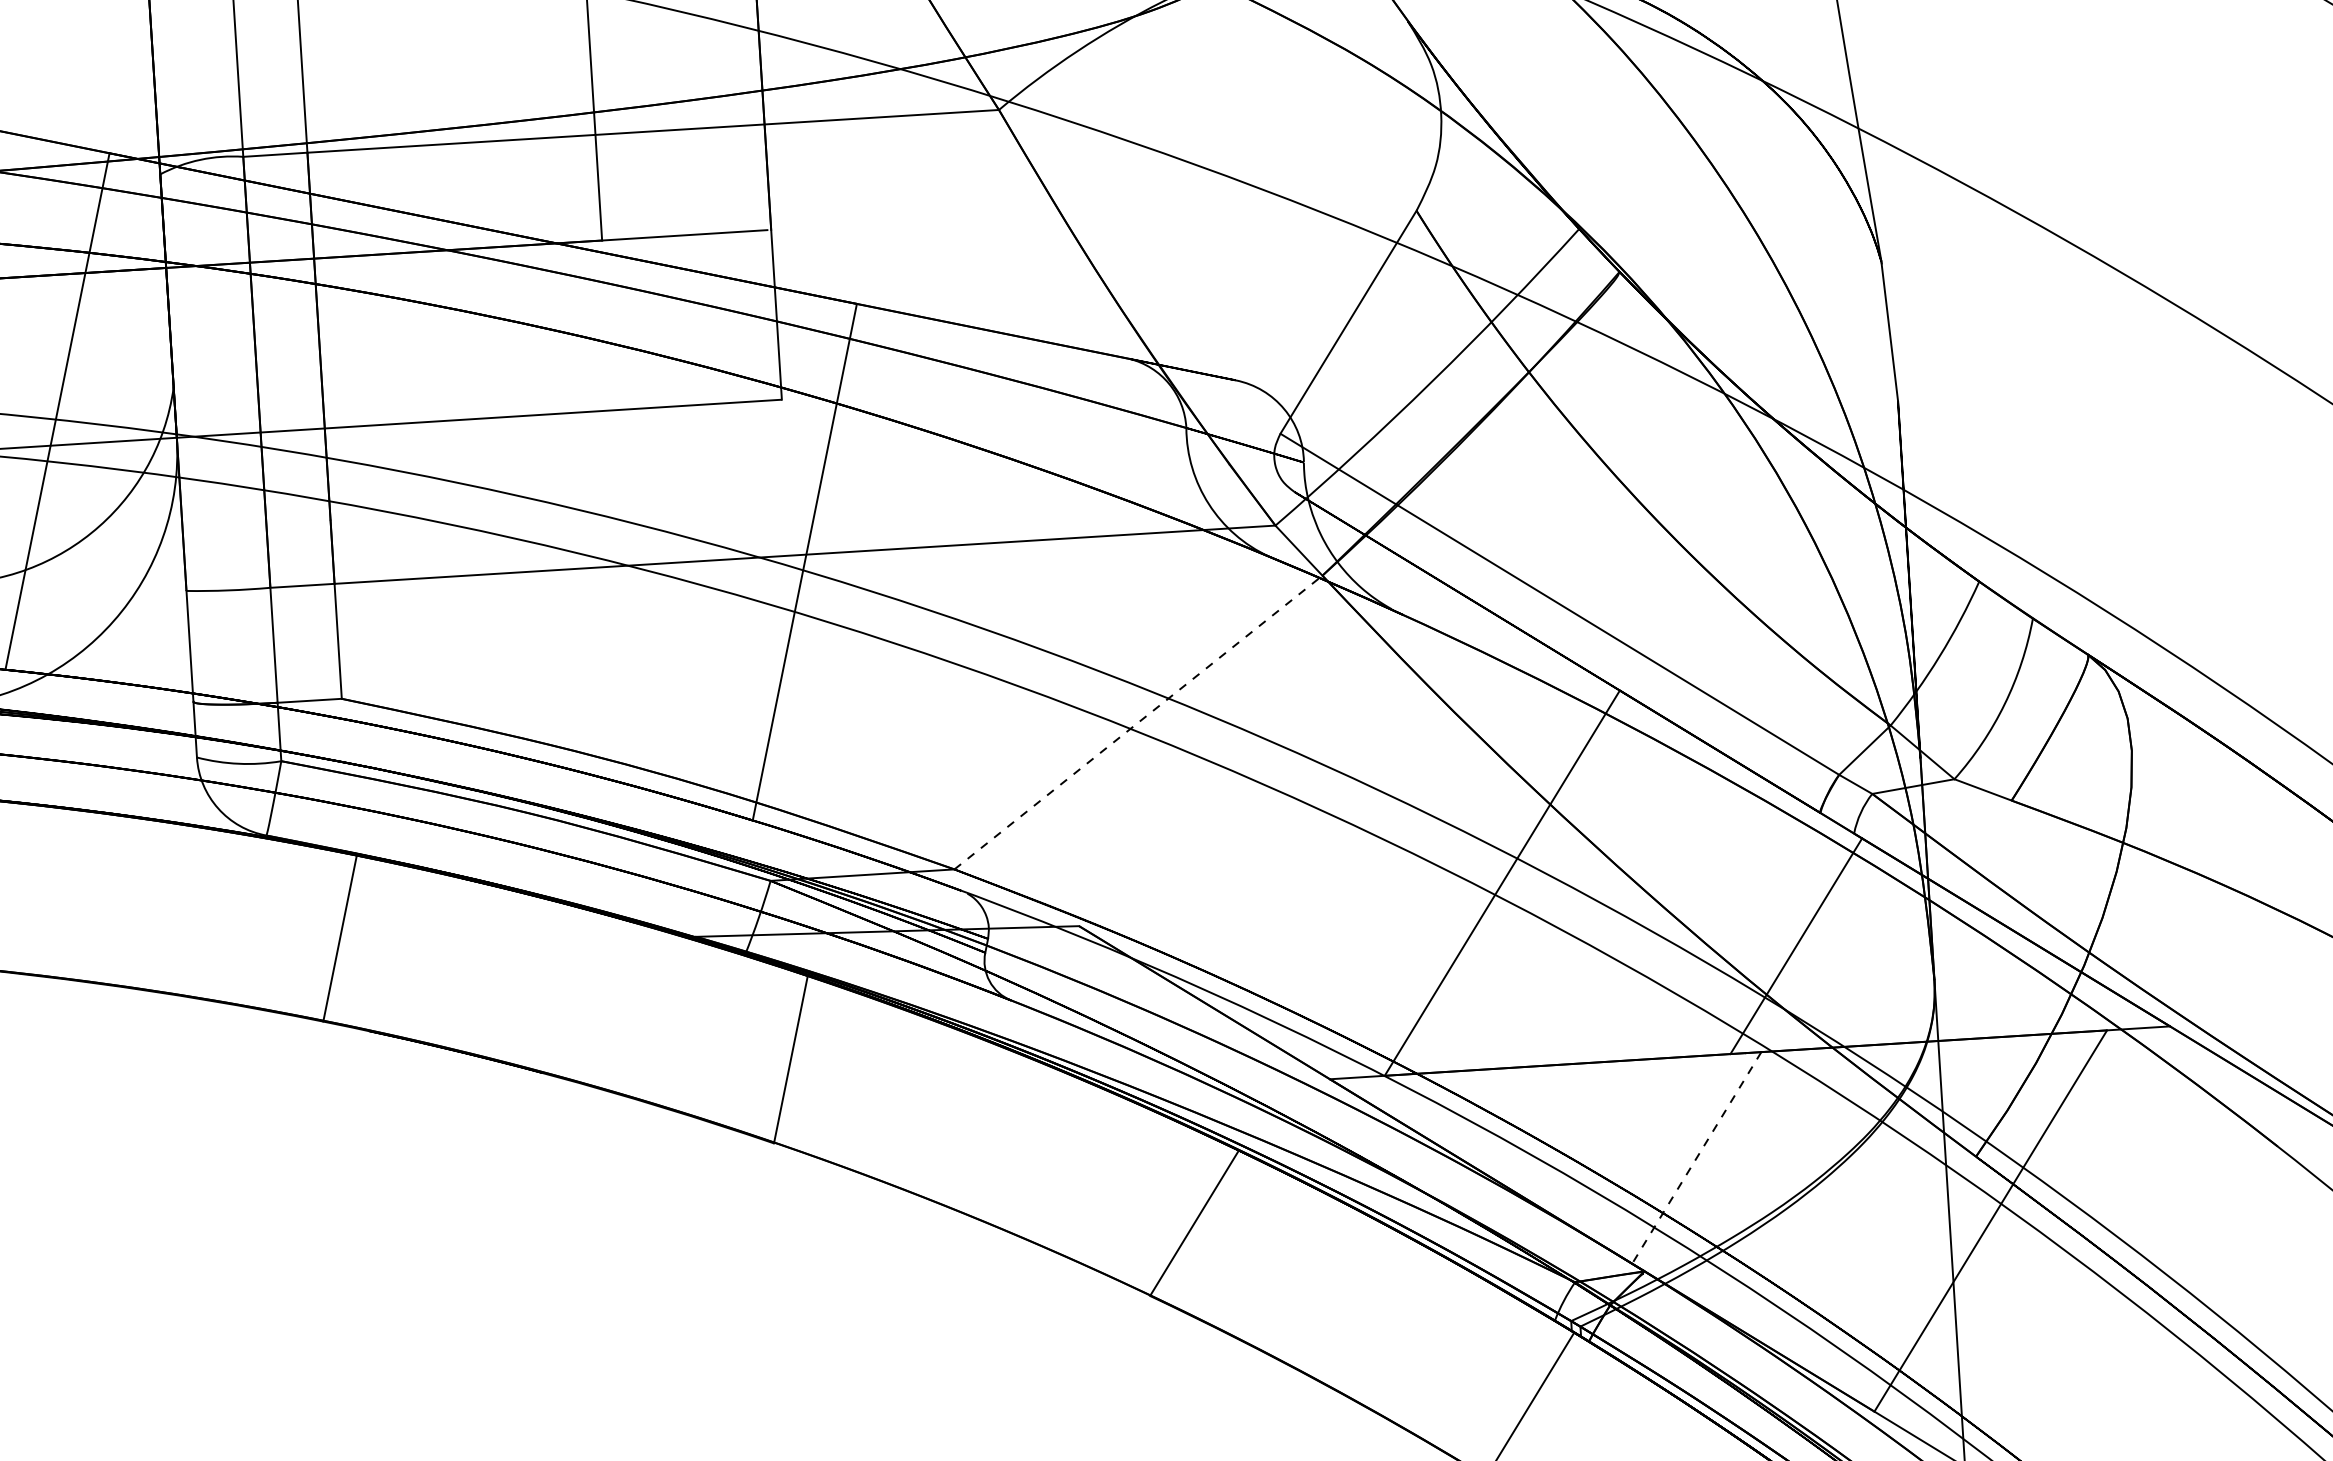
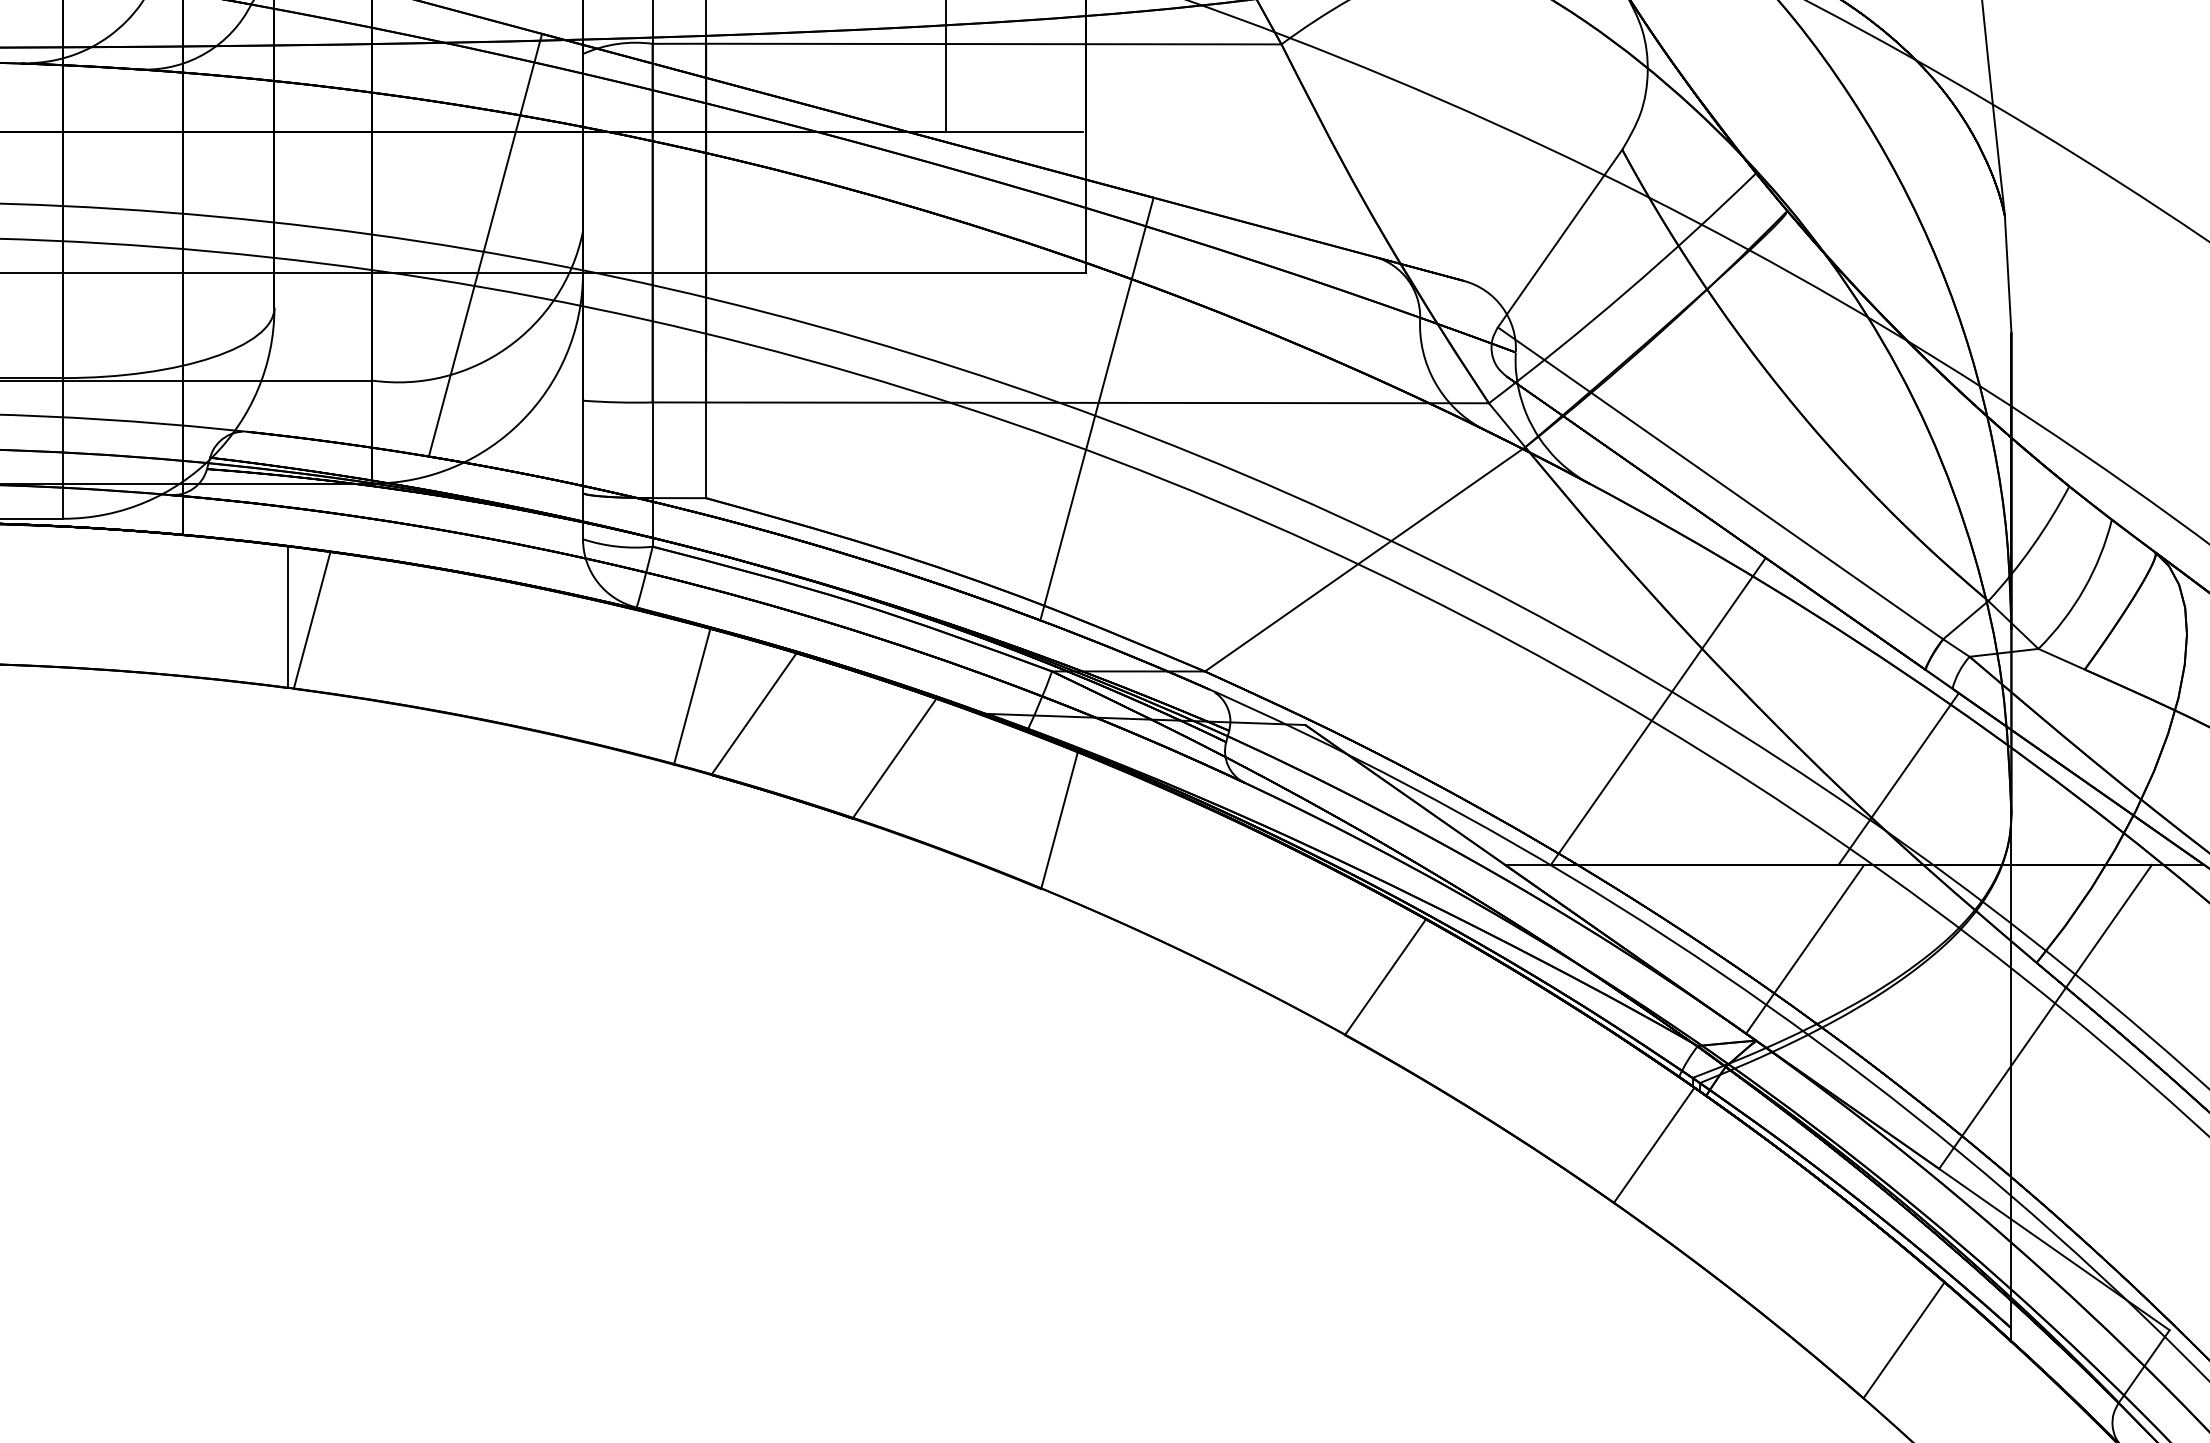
line: (1138, 722) -> (1365, 559), dashed -> solid
line: (415, 954) -> (753, 713), added
line: (587, 997) -> (894, 758), added
line: (1697, 1158) -> (1805, 949), dashed -> solid

